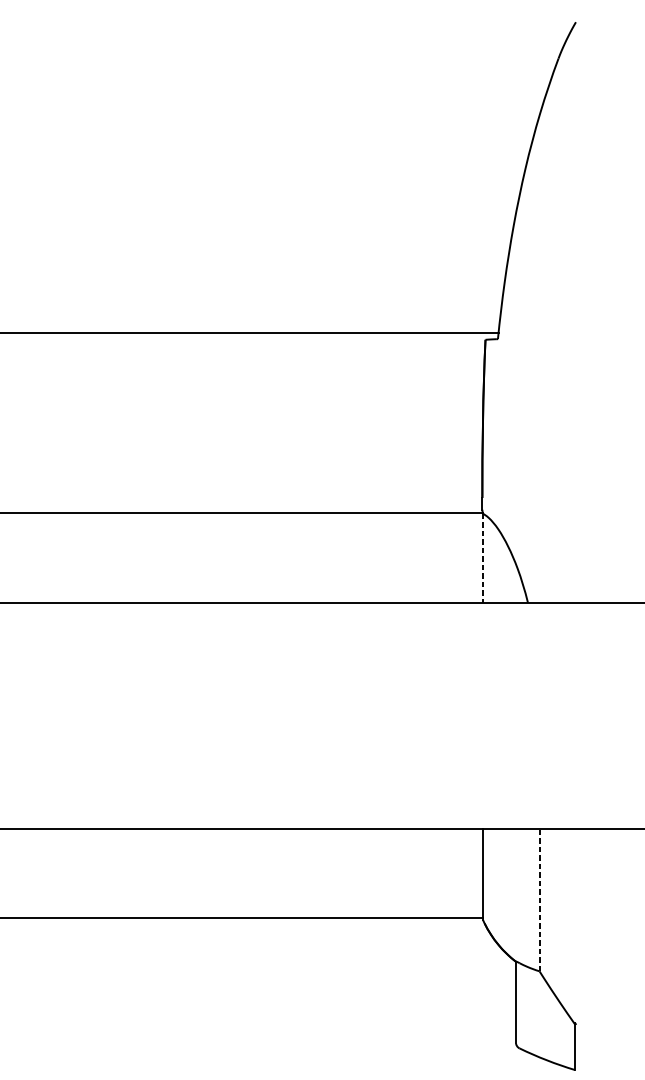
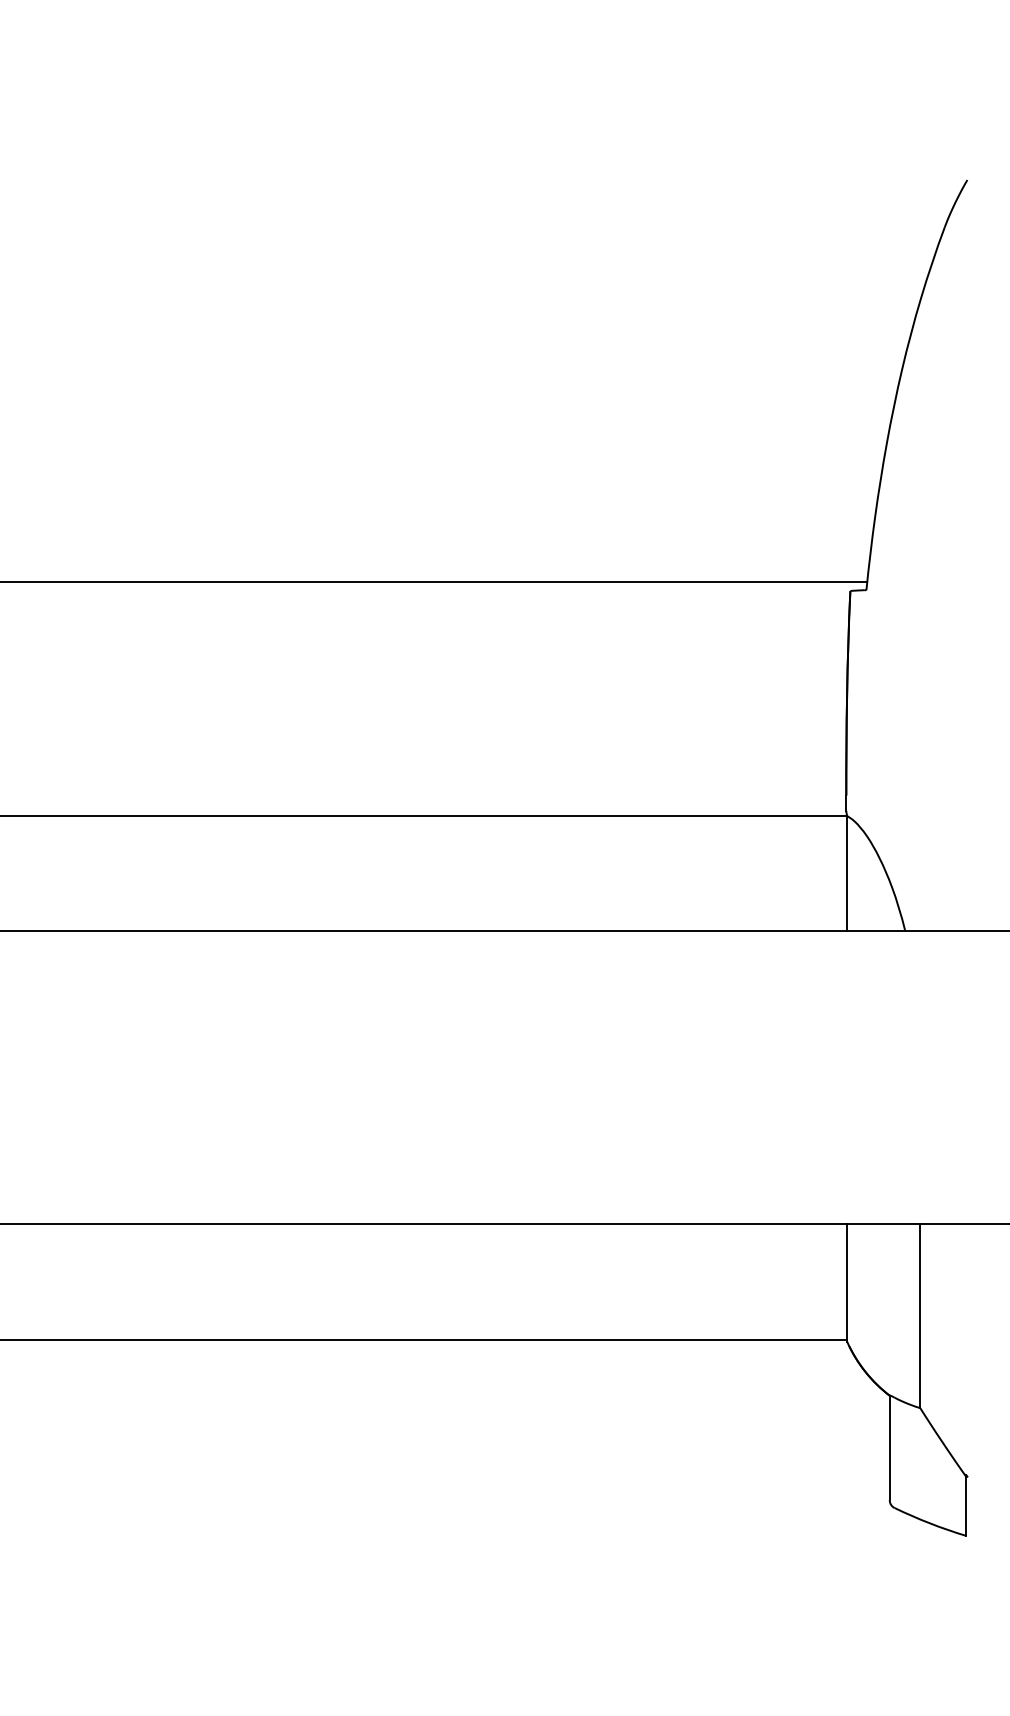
line: (483, 558) -> (847, 873), dashed -> solid
line: (539, 899) -> (920, 1315), dashed -> solid

